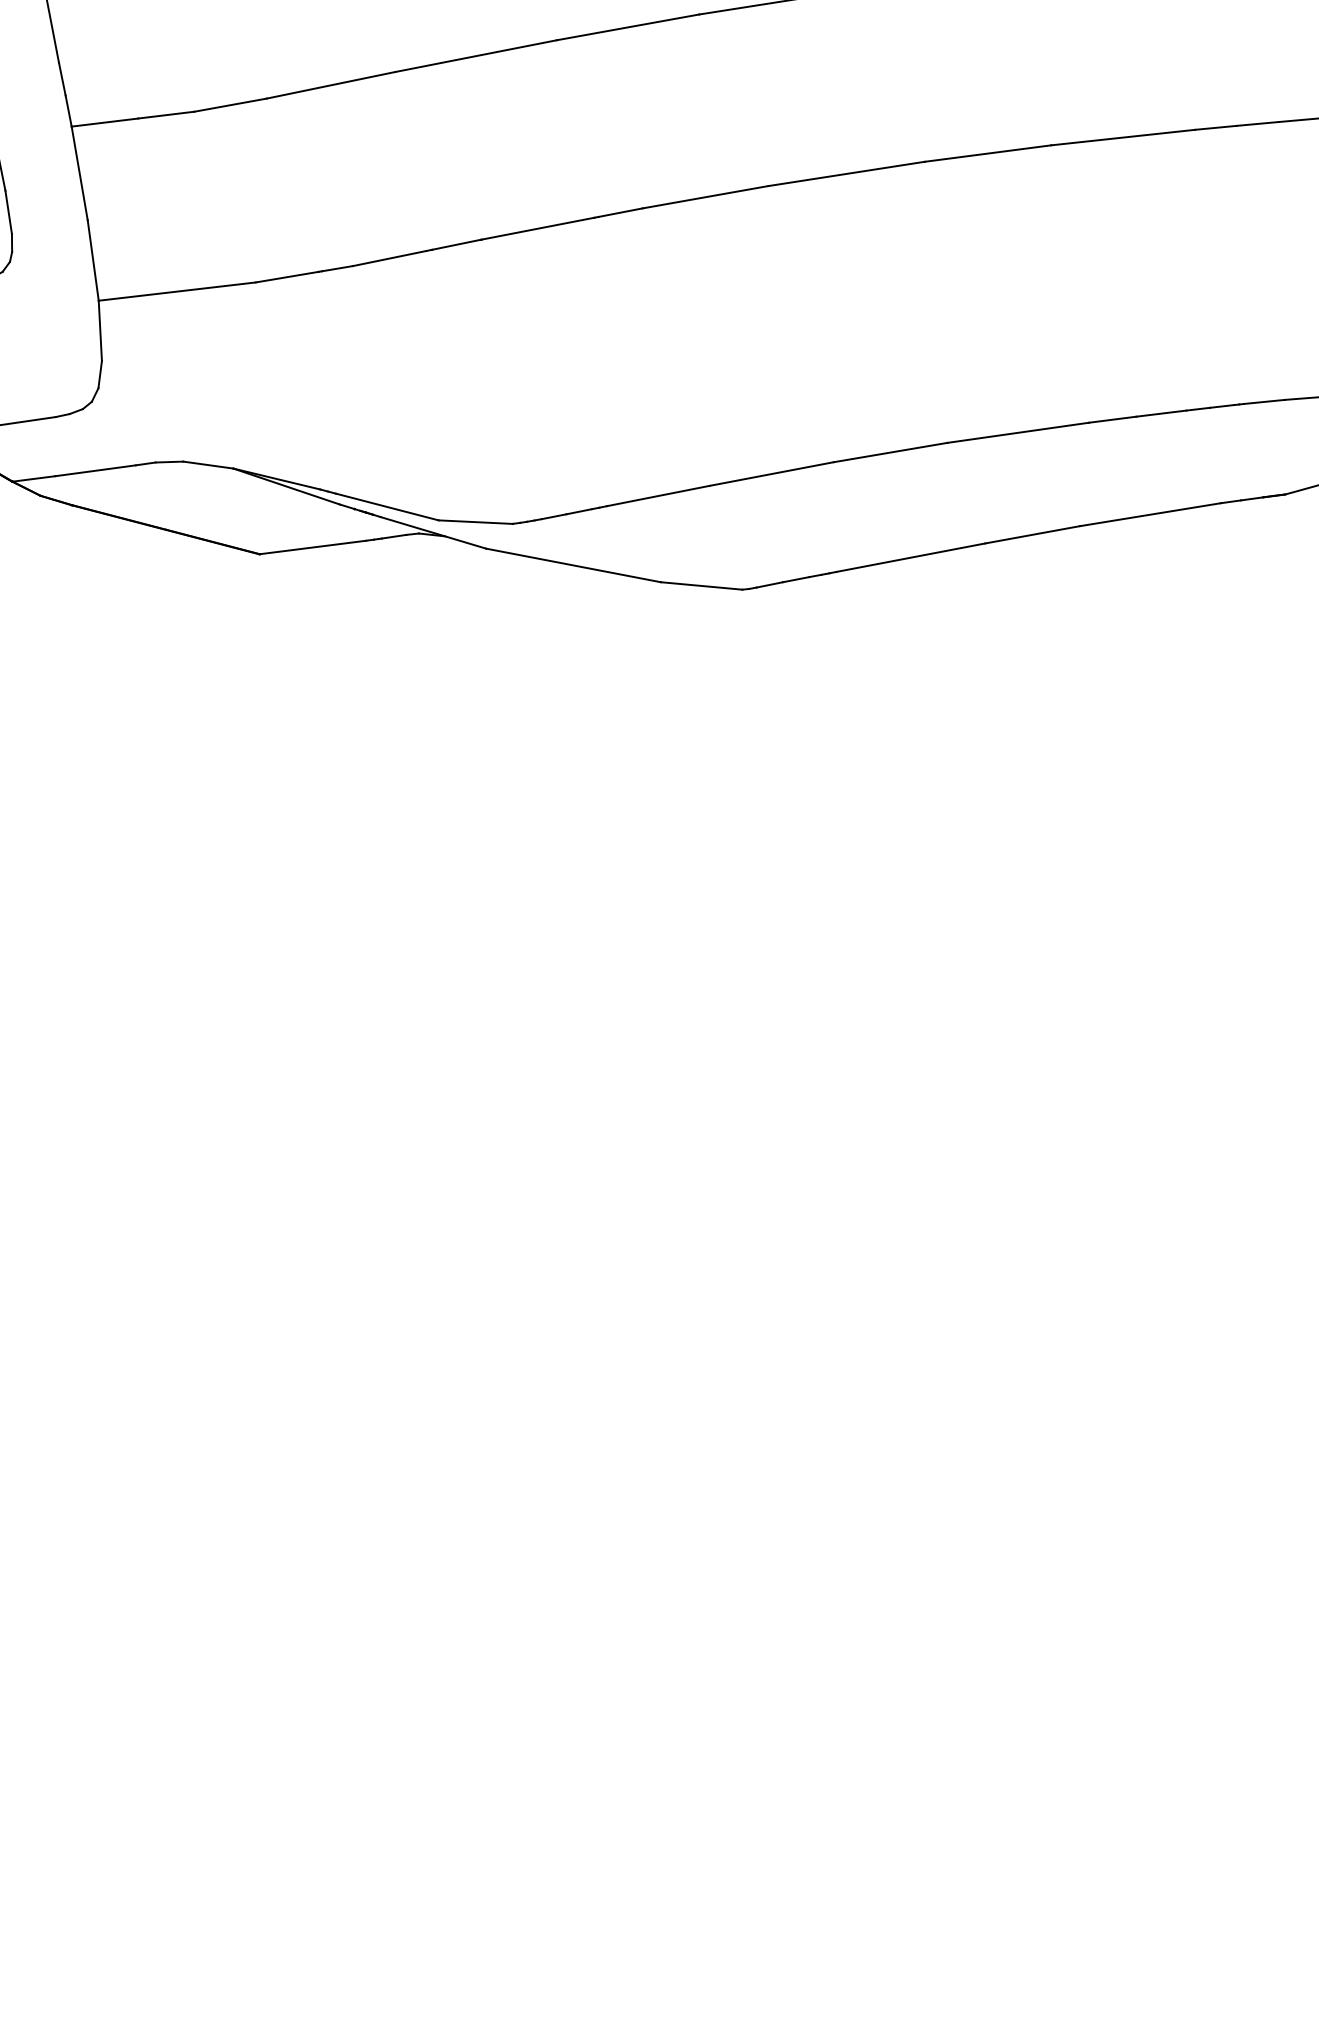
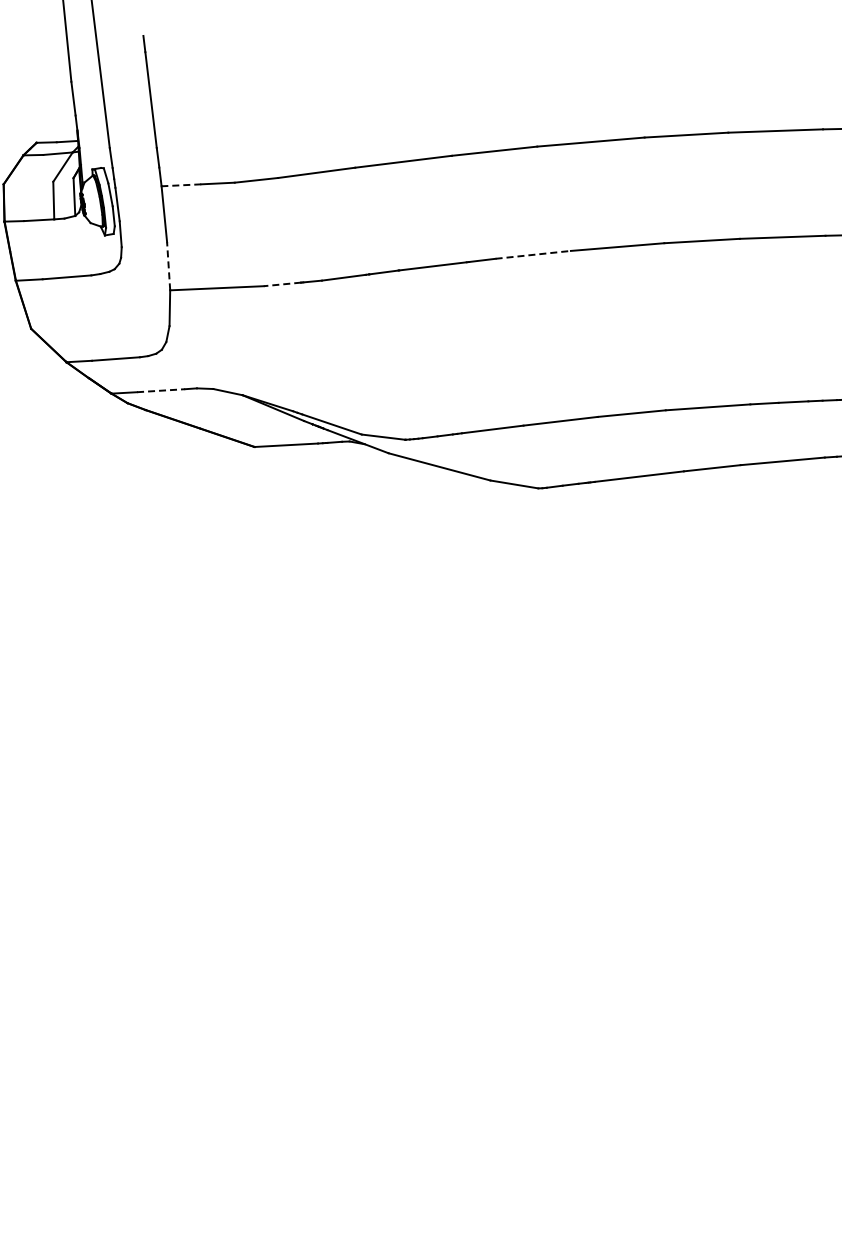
line: (105, 122) -> (181, 185), solid -> dashed
line: (705, 196) -> (533, 254), solid -> dashed
line: (92, 259) -> (168, 265), solid -> dashed
line: (287, 277) -> (282, 284), solid -> dashed
line: (96, 470) -> (161, 390), solid -> dashed

